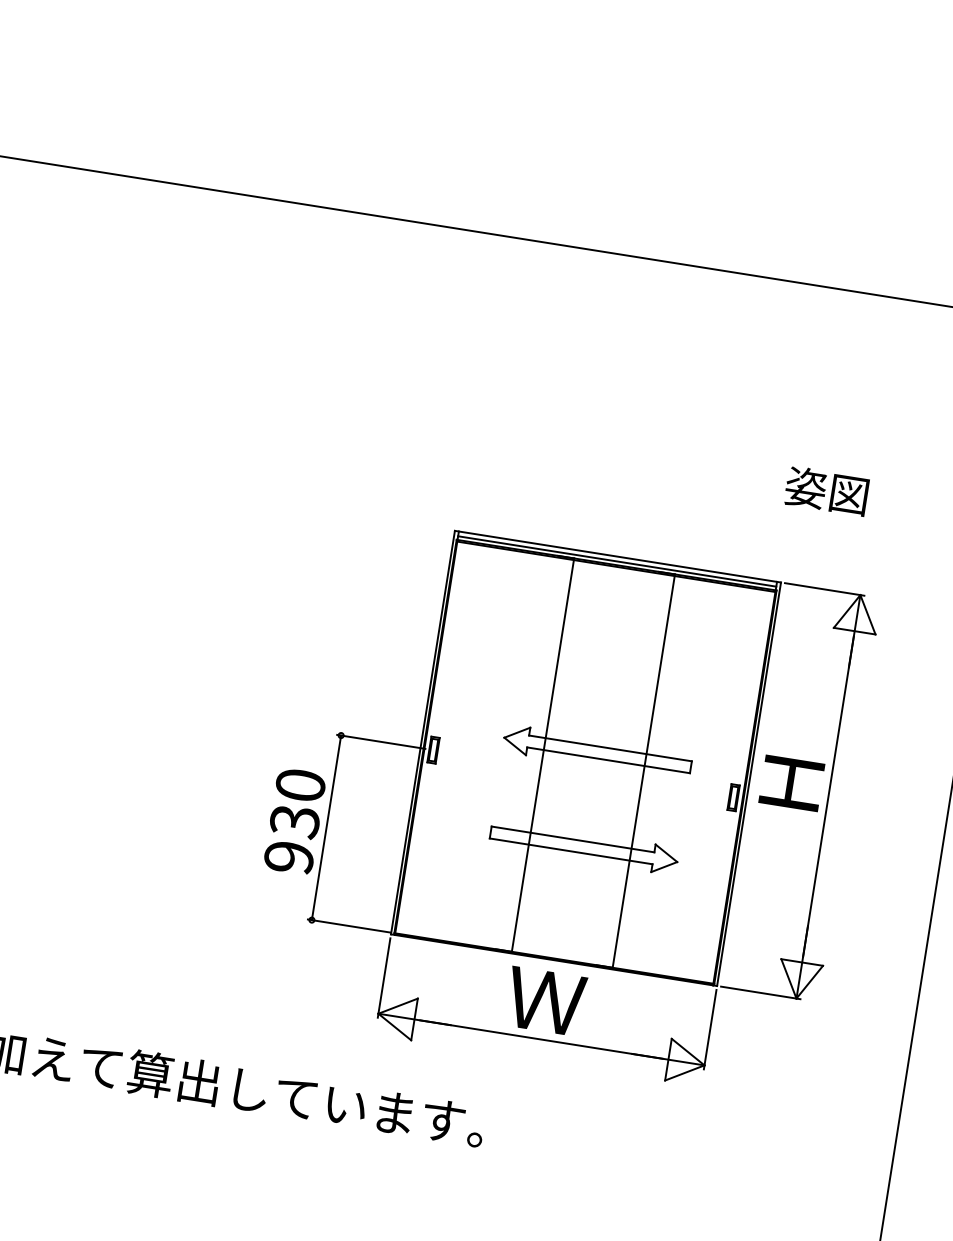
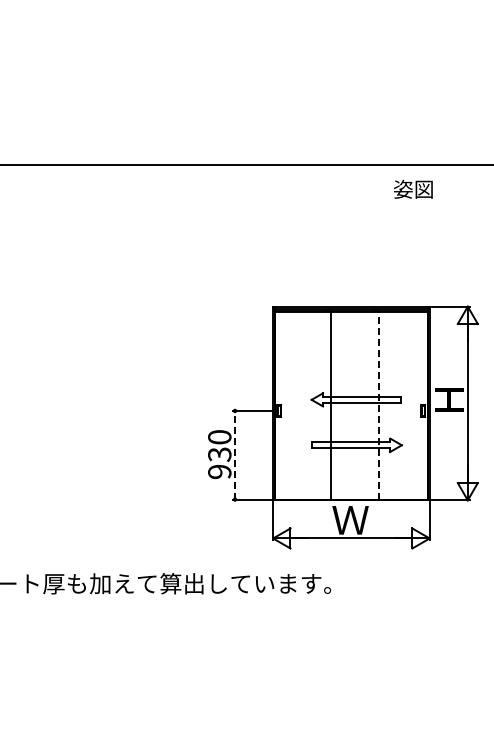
text: (827, 491) -> (413, 189), moved
line: (644, 769) -> (379, 404), solid -> dashed
line: (327, 826) -> (235, 454), solid -> dashed

